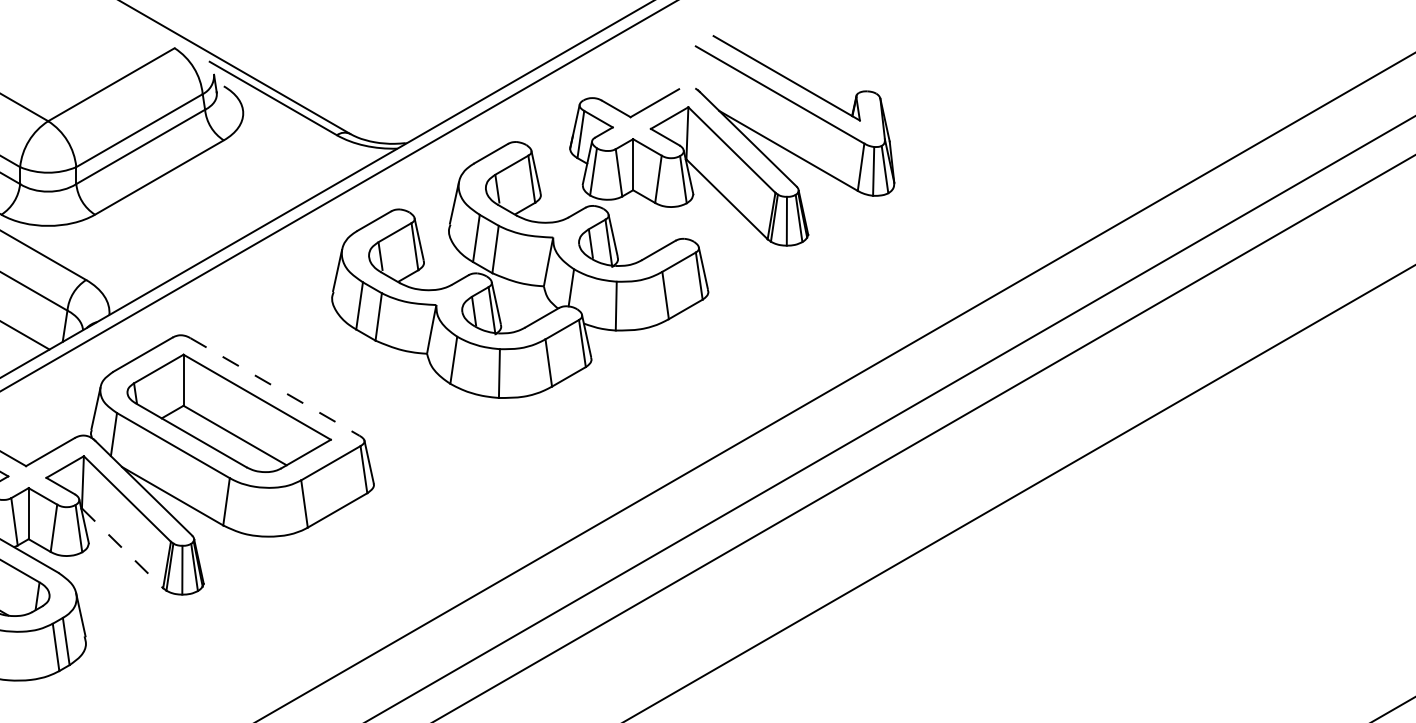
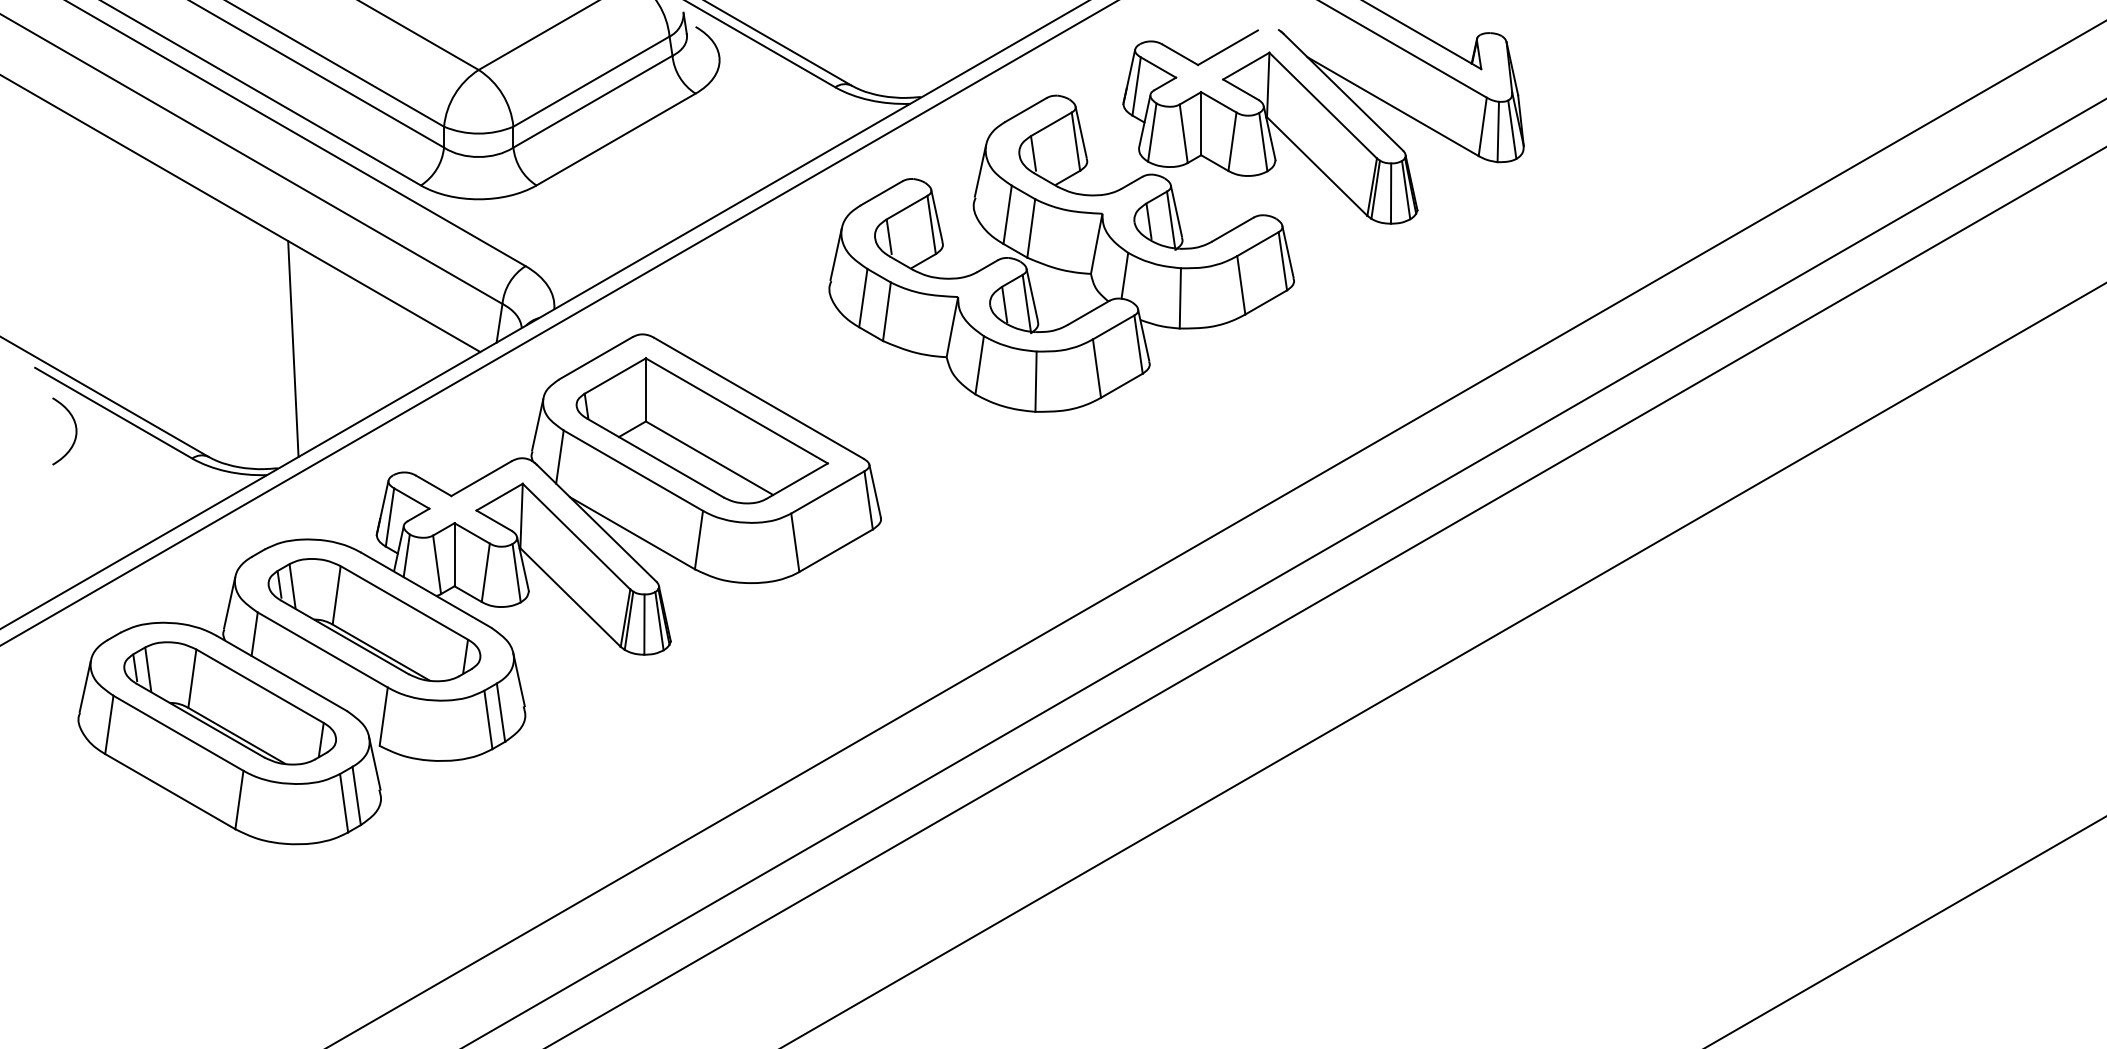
line: (274, 387) -> (758, 398), dashed -> solid
line: (122, 548) -> (570, 597), dashed -> solid

